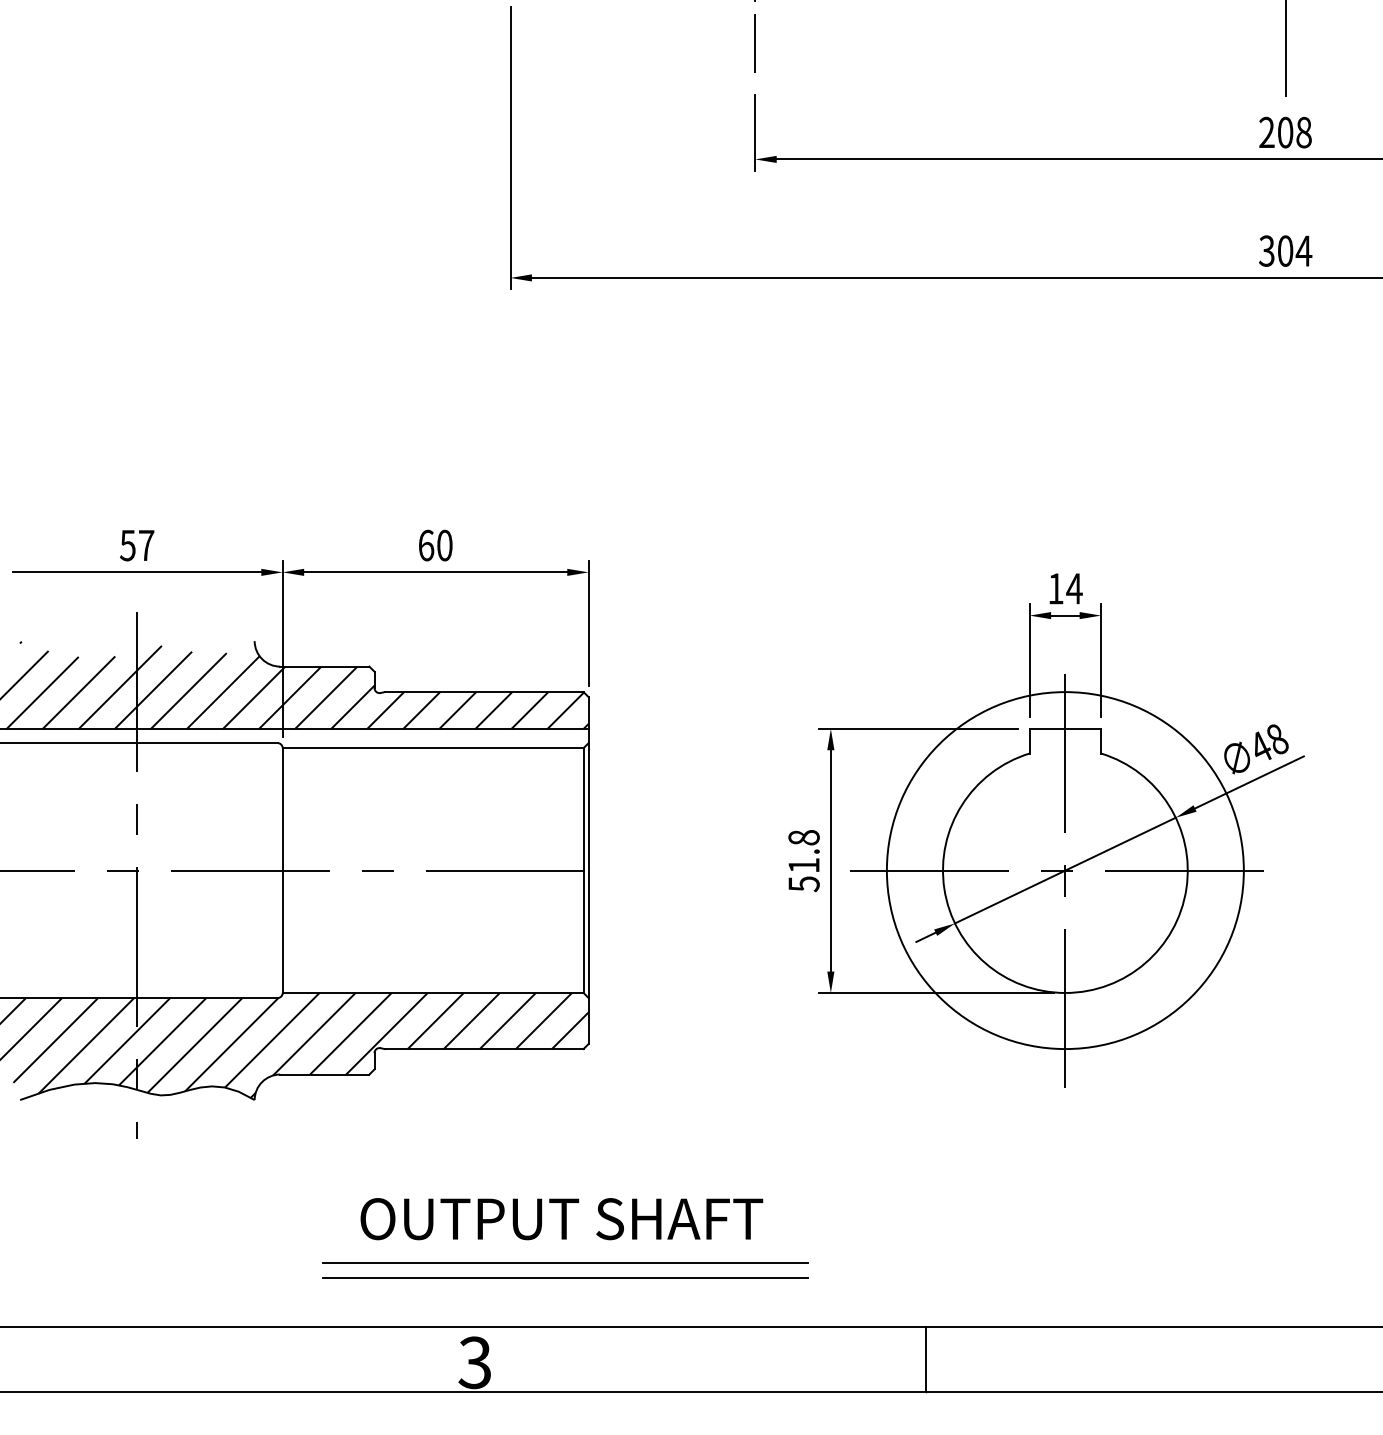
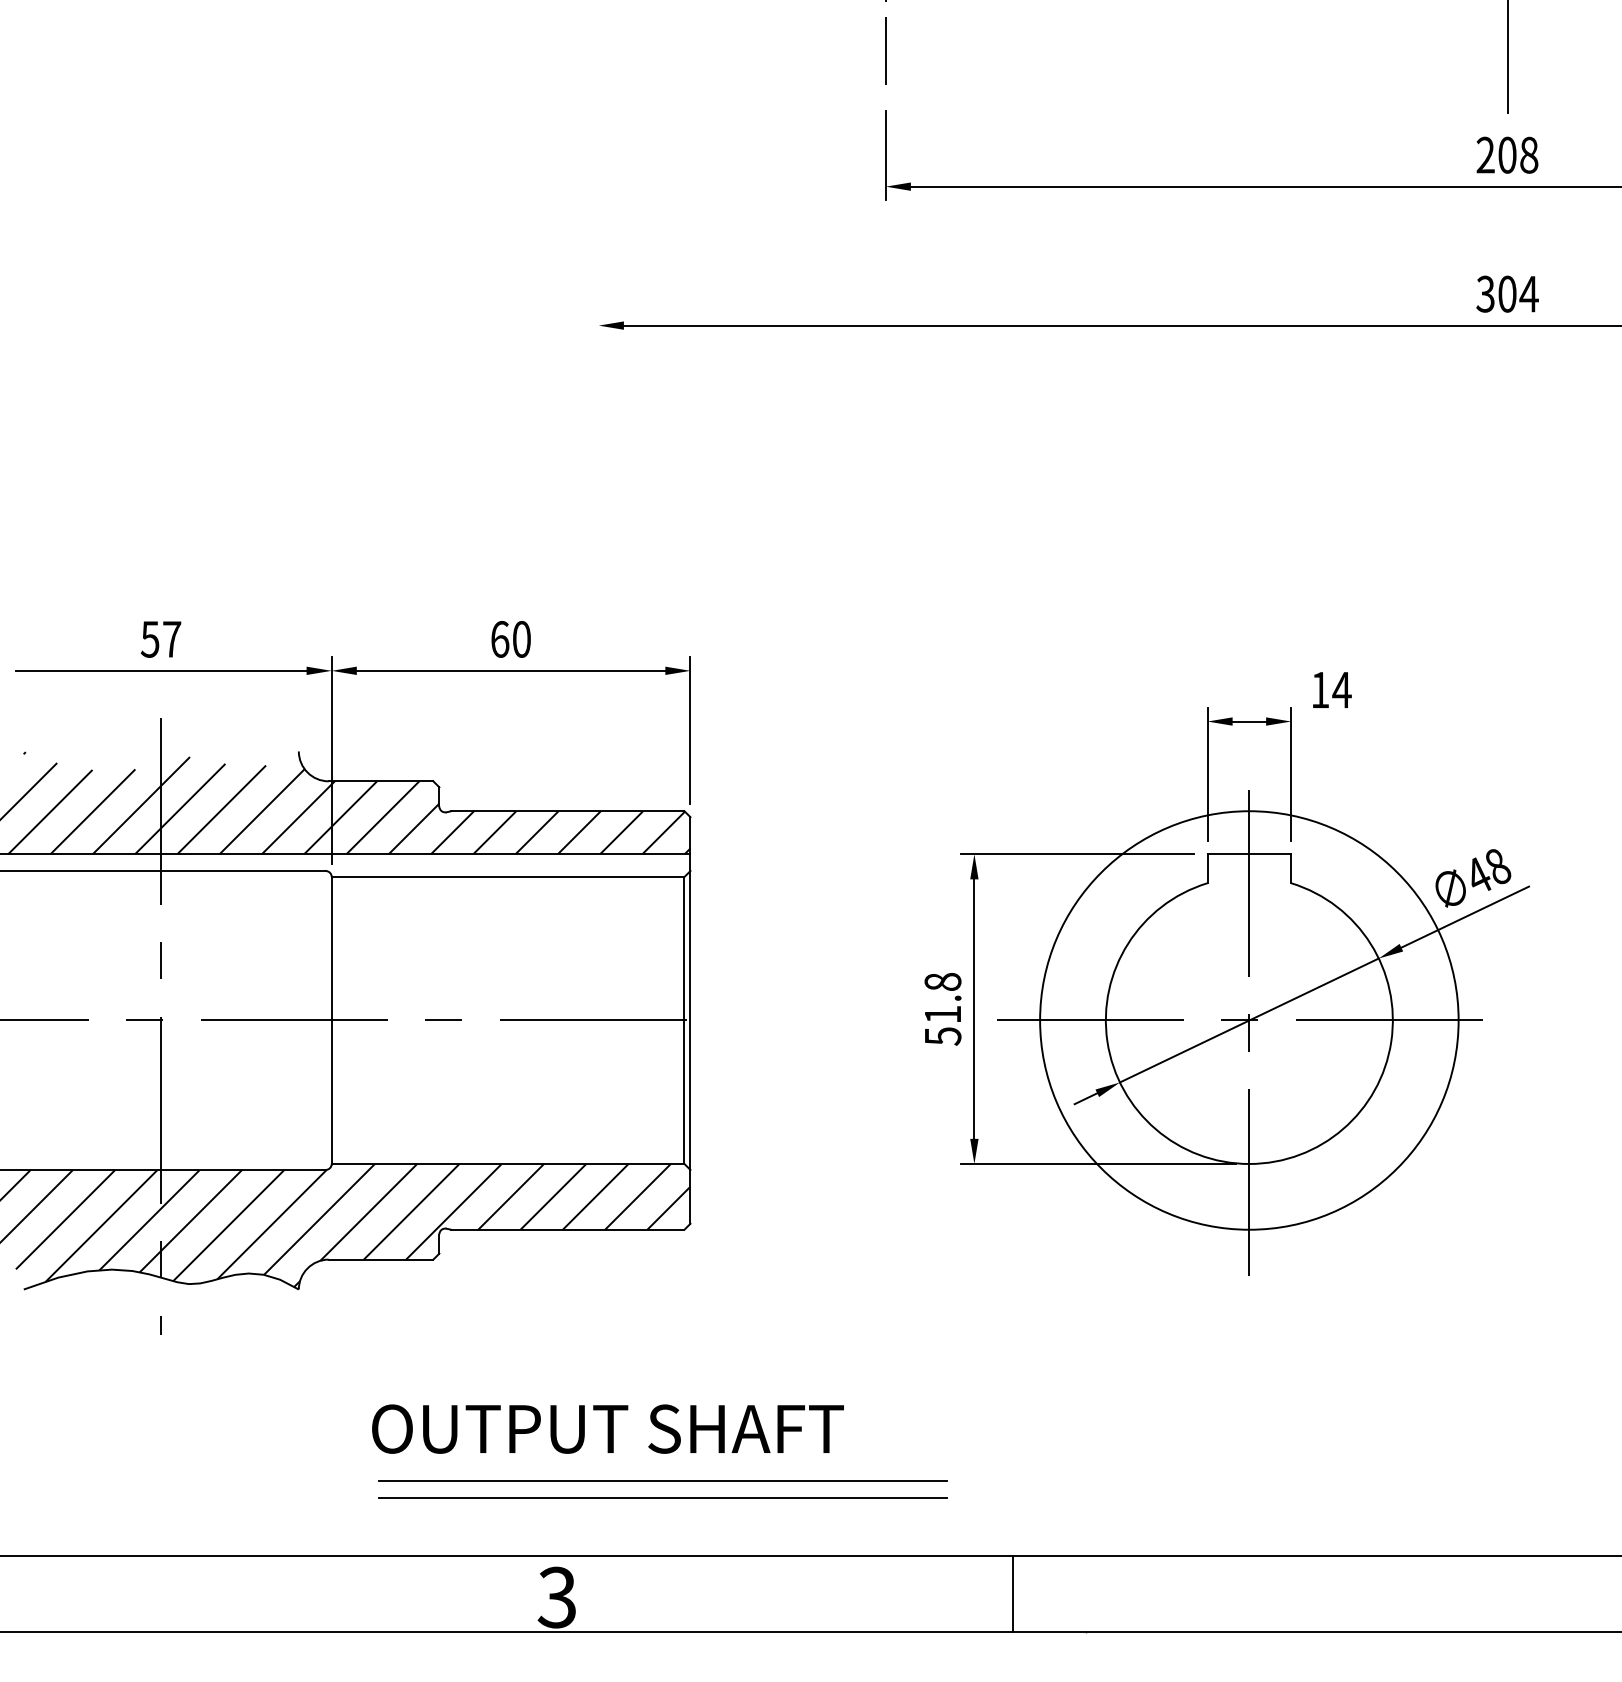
line: (510, 148) -> (598, 173), removed
text: (1066, 588) -> (1332, 689), moved
text: (561, 1218) -> (607, 1428), moved
line: (925, 1359) -> (1012, 1593), moved

